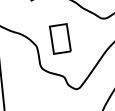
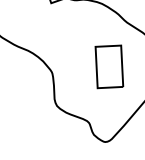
part: (60, 38) -> (109, 66), moved

